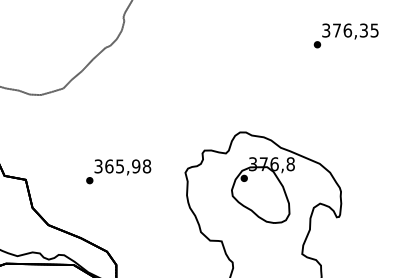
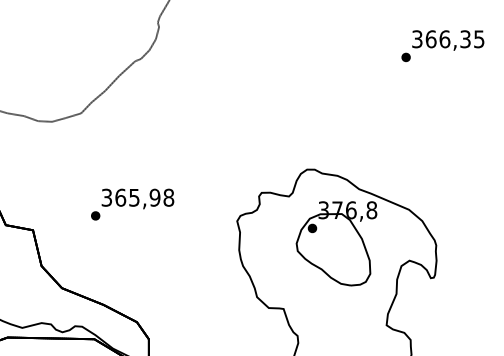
text: (336, 30) -> (430, 39), 376,35 -> 366,35
text: (118, 171) -> (132, 204), moved

